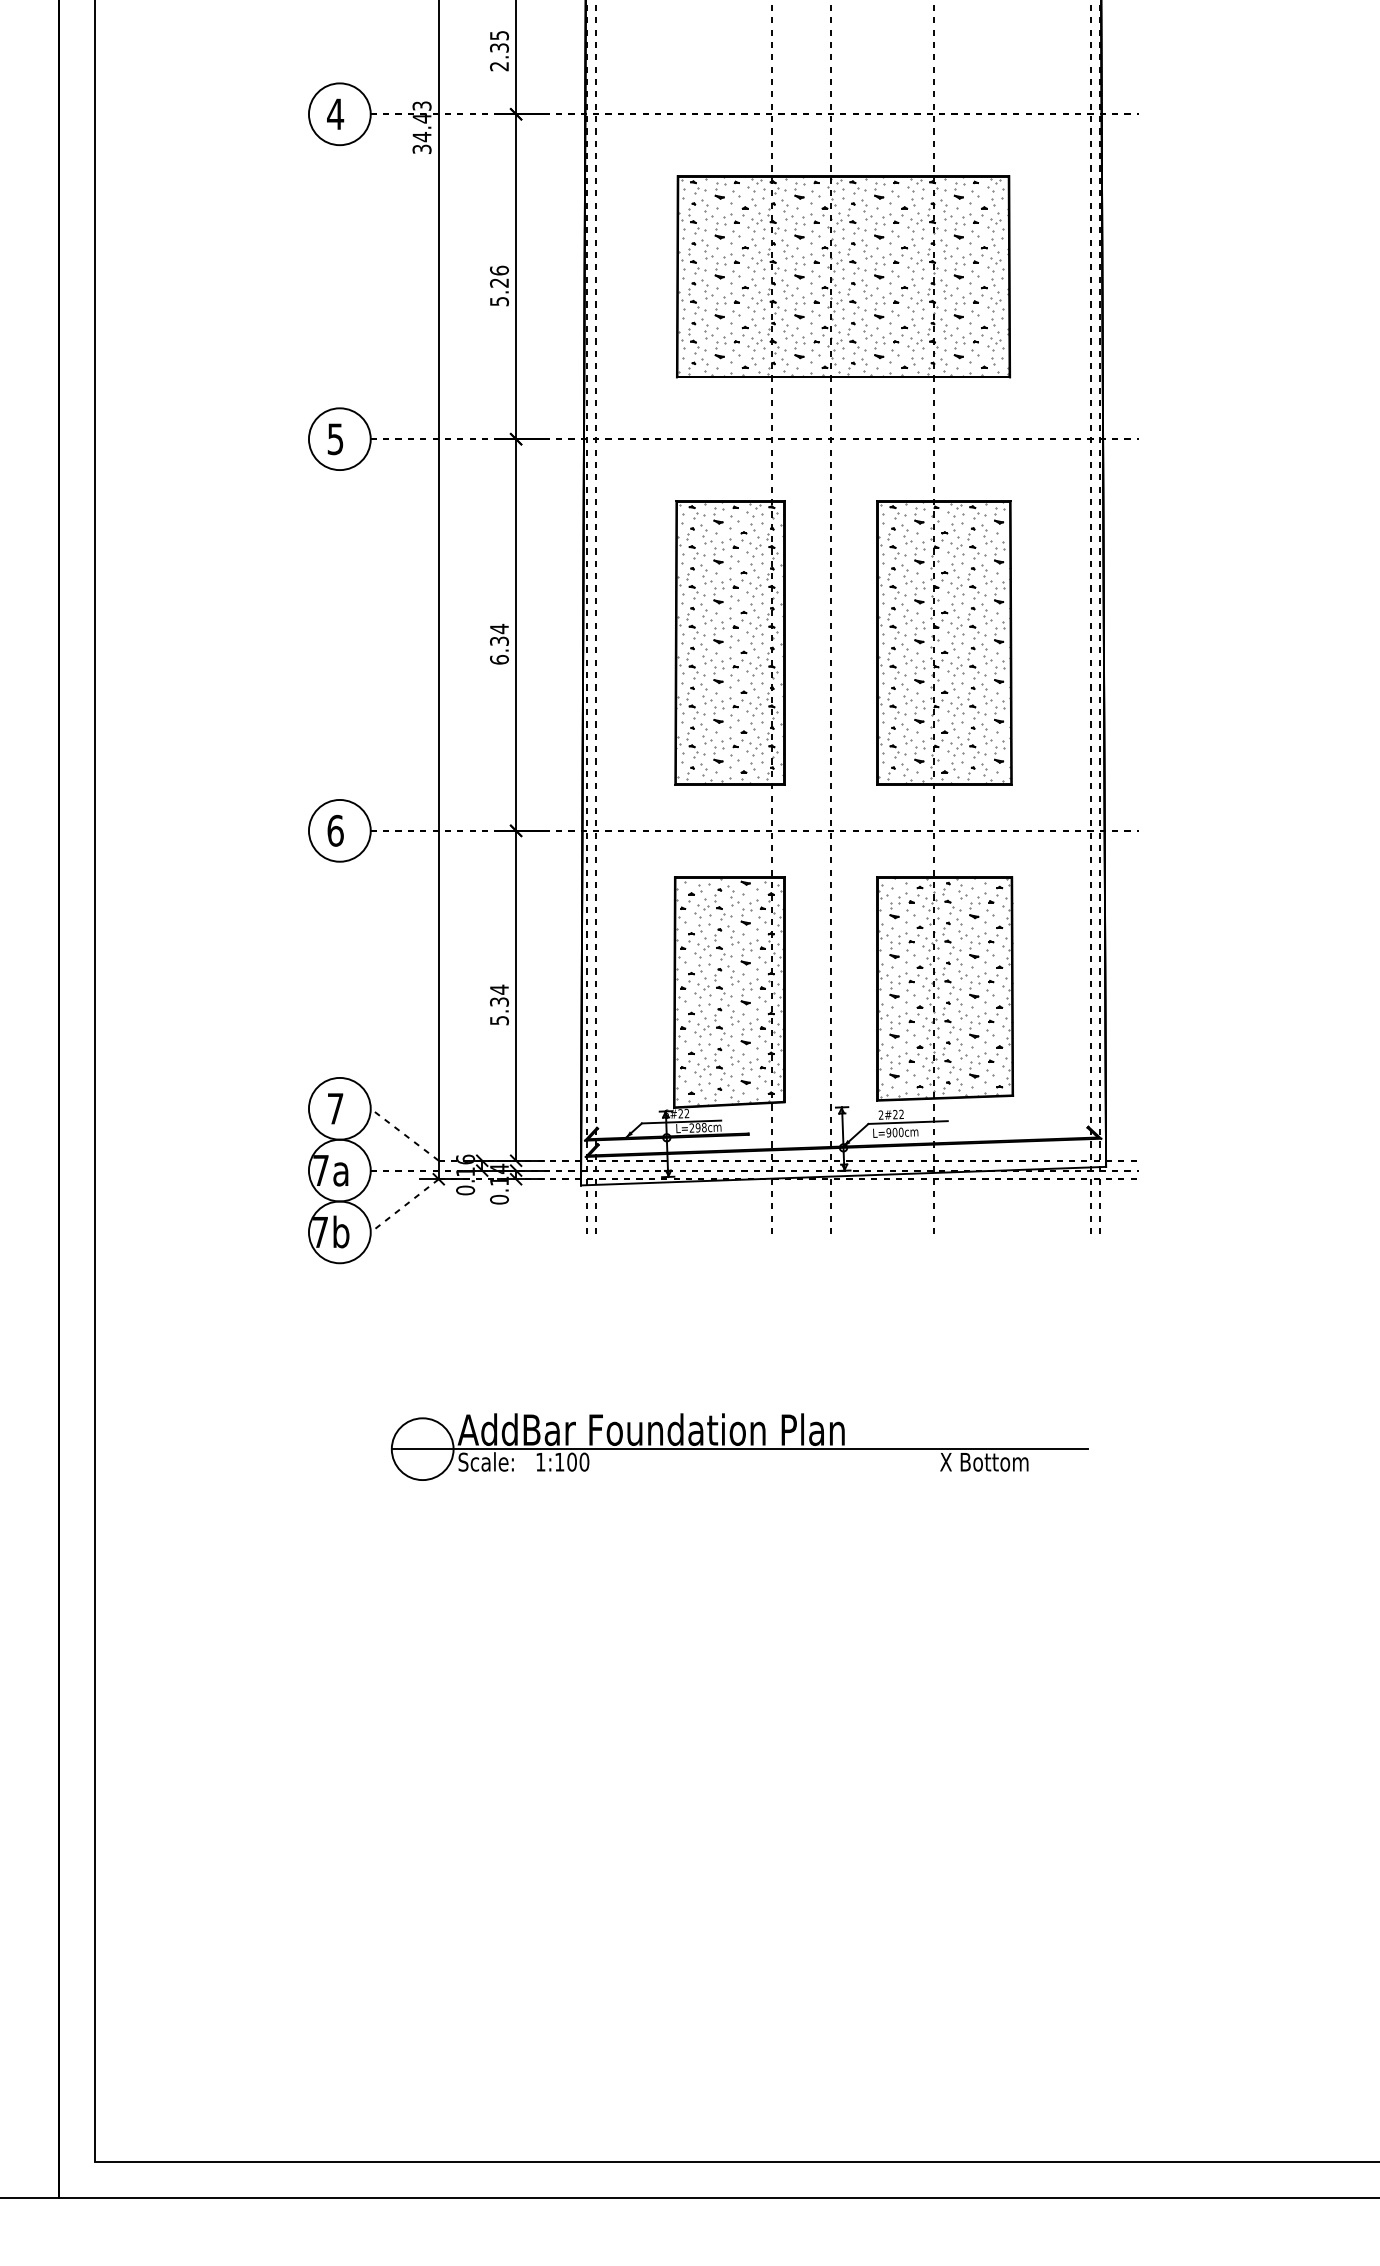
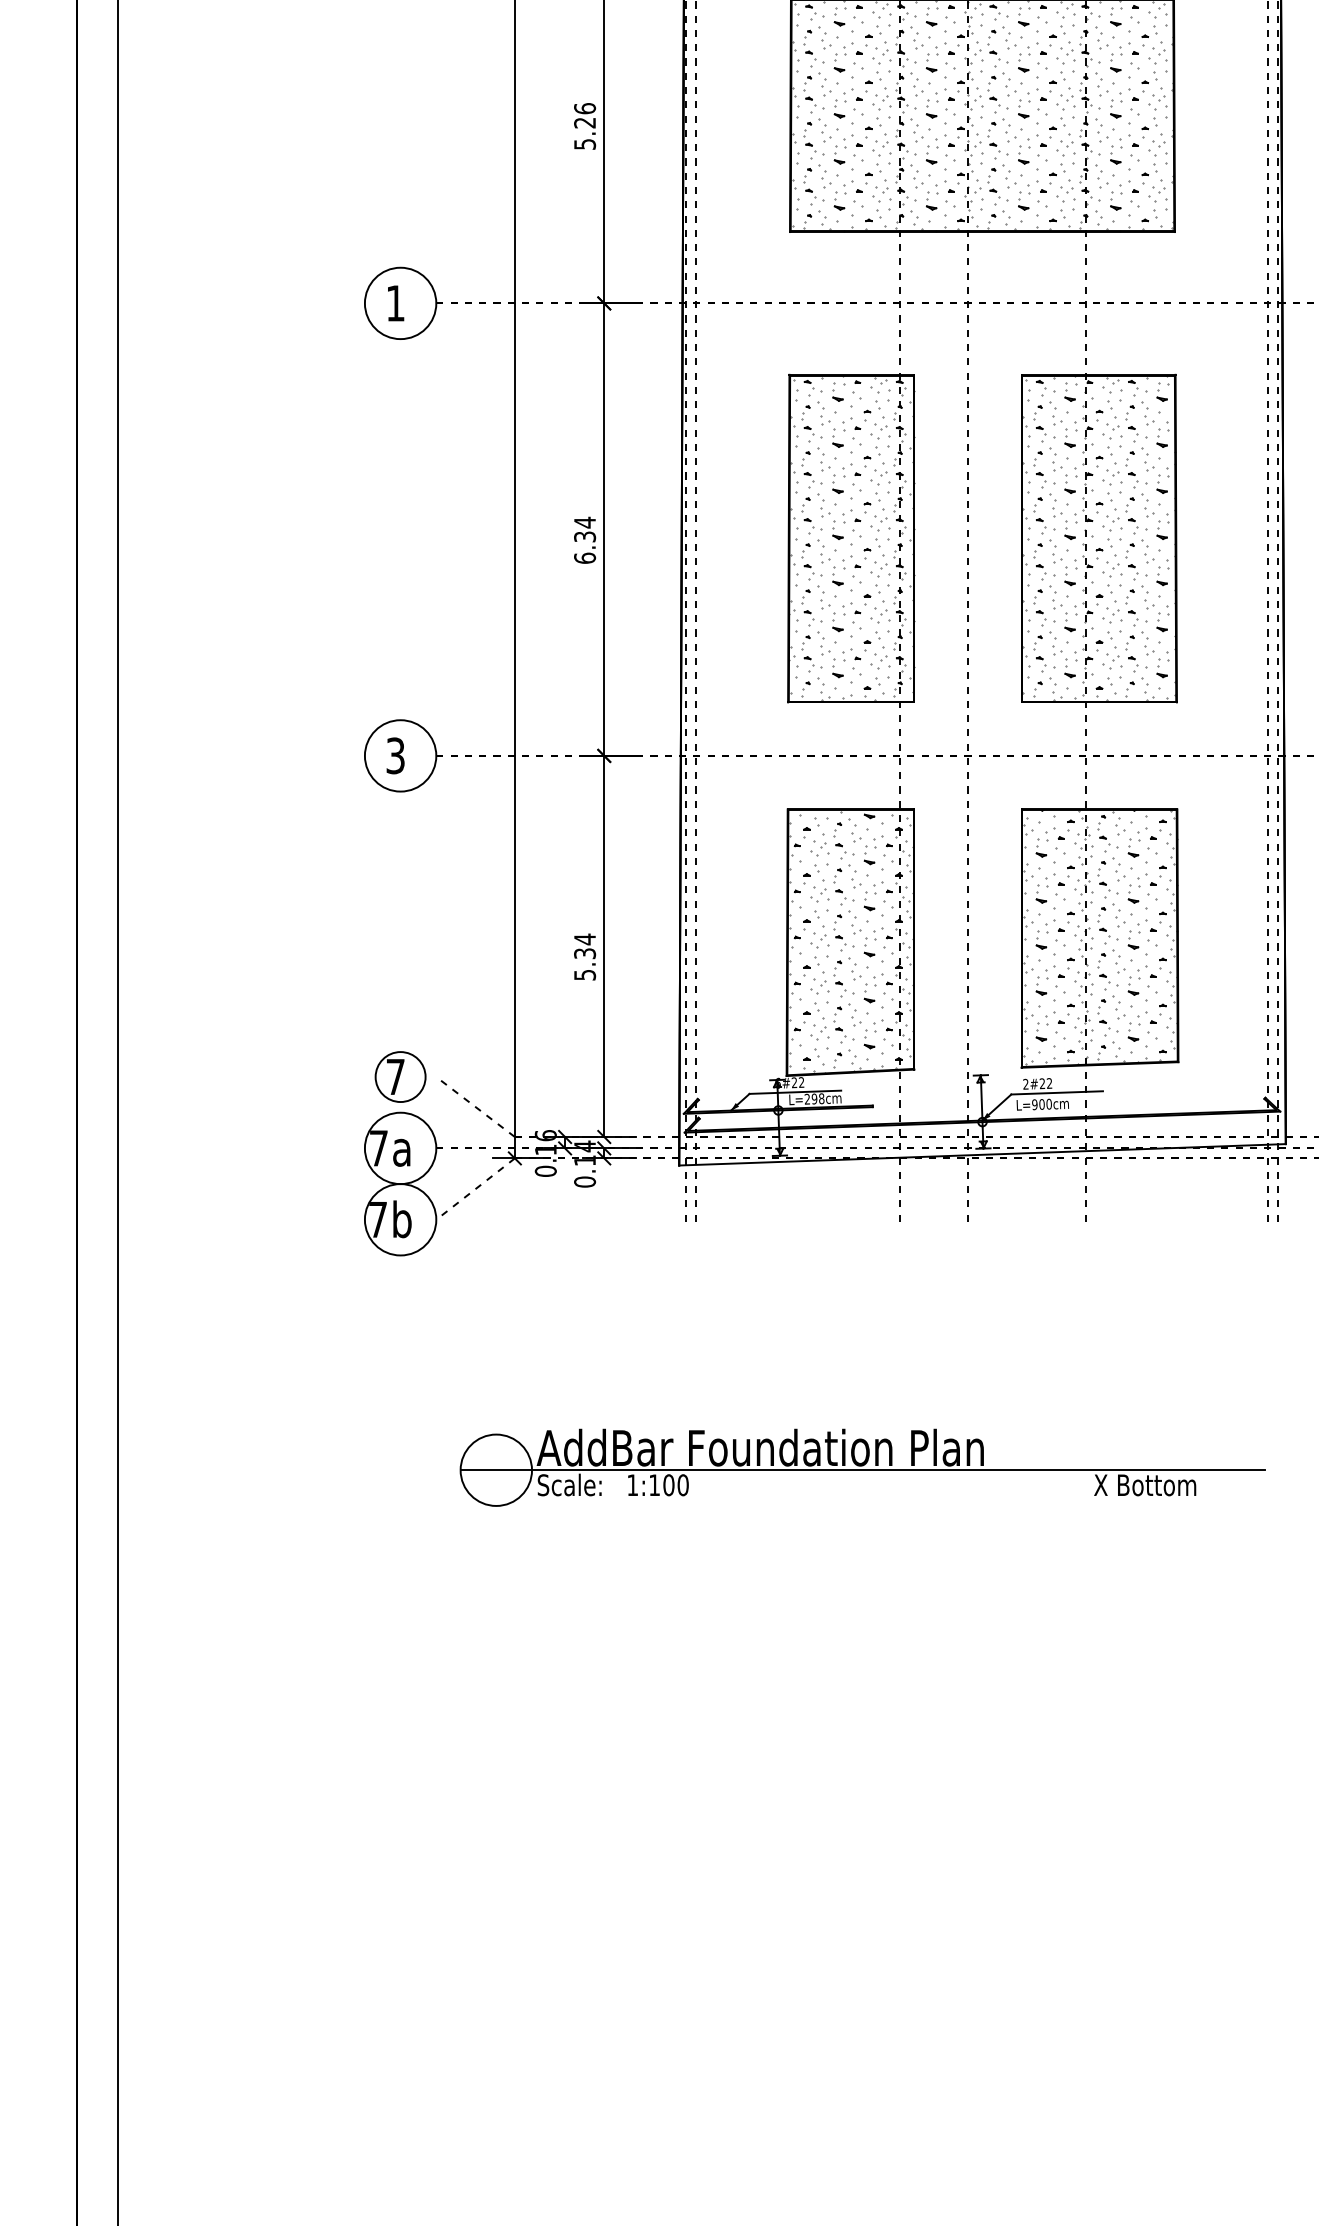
text: (335, 439) -> (395, 303), 5 -> 1
text: (335, 830) -> (395, 755), 6 -> 3
circle: (339, 1108) -> (400, 1076), size x0.7

